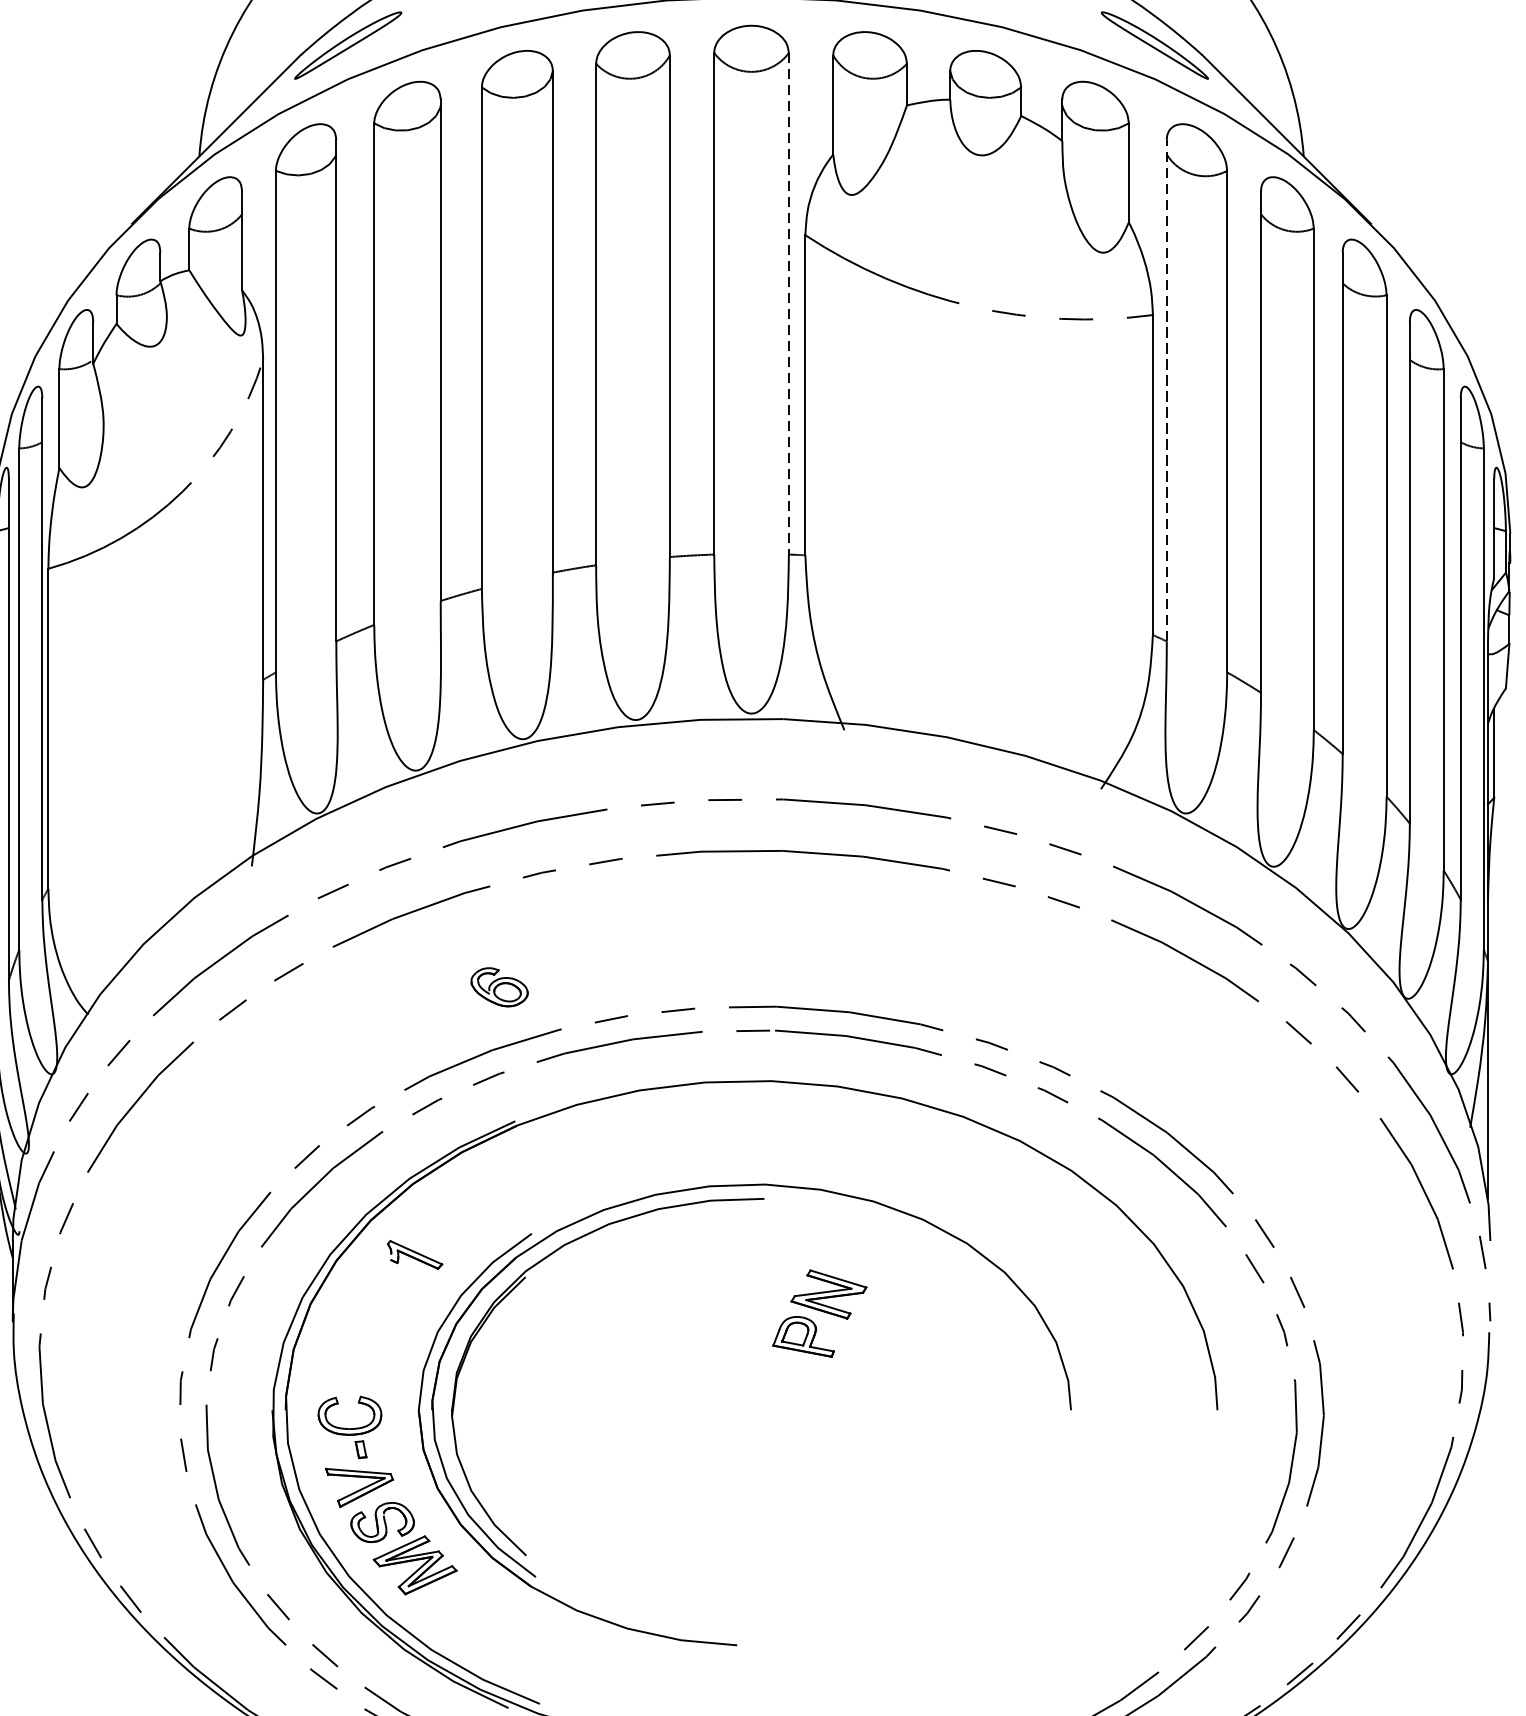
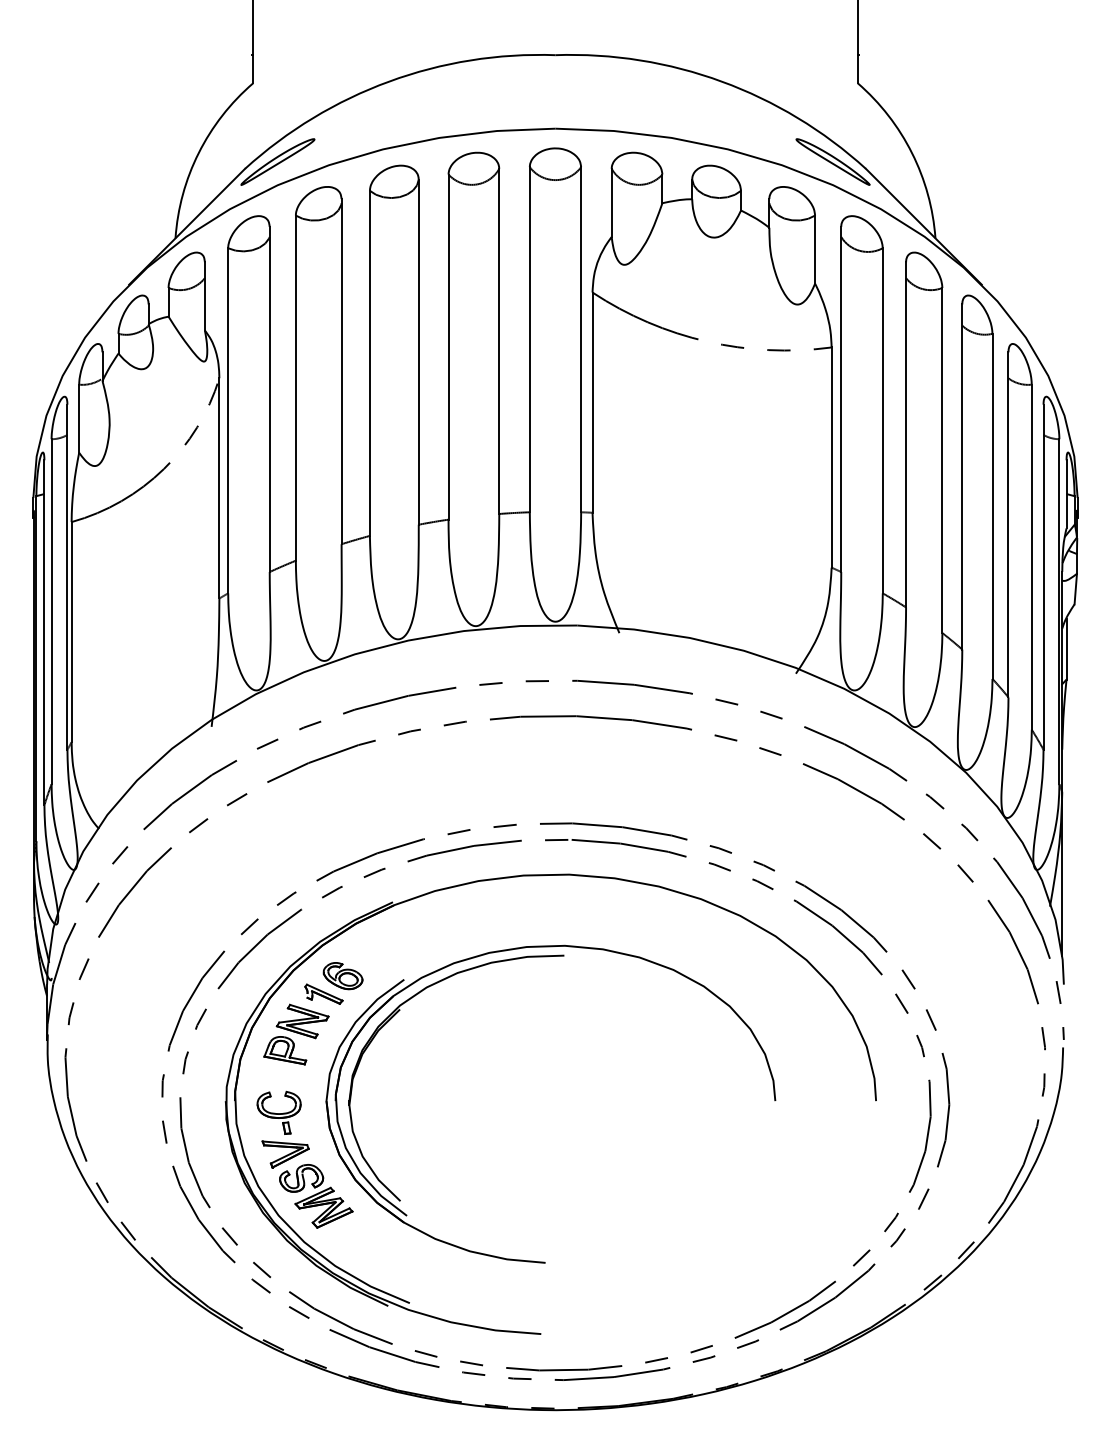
line: (789, 303) -> (581, 339), dashed -> solid
line: (1167, 390) -> (841, 399), dashed -> solid
part: (498, 987) -> (342, 976), moved
part: (819, 1313) -> (296, 1034), moved

